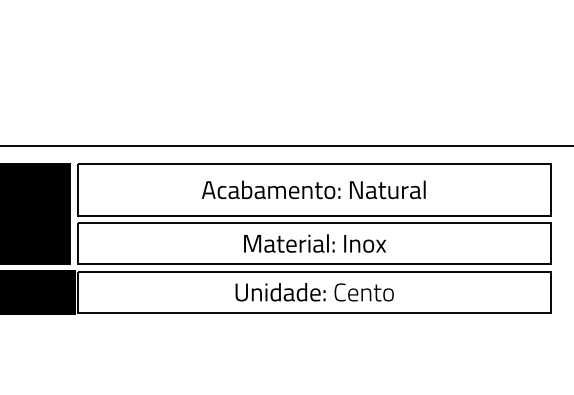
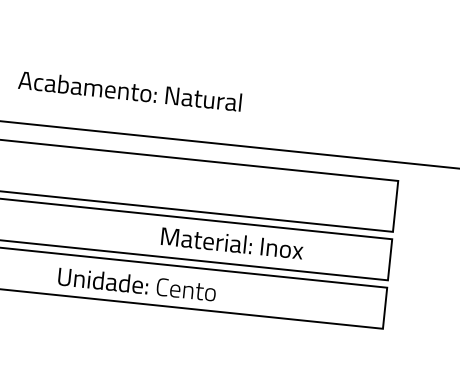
text: (313, 189) -> (129, 90), moved
text: (314, 243) -> (231, 243), moved
text: (314, 292) -> (136, 284), moved

